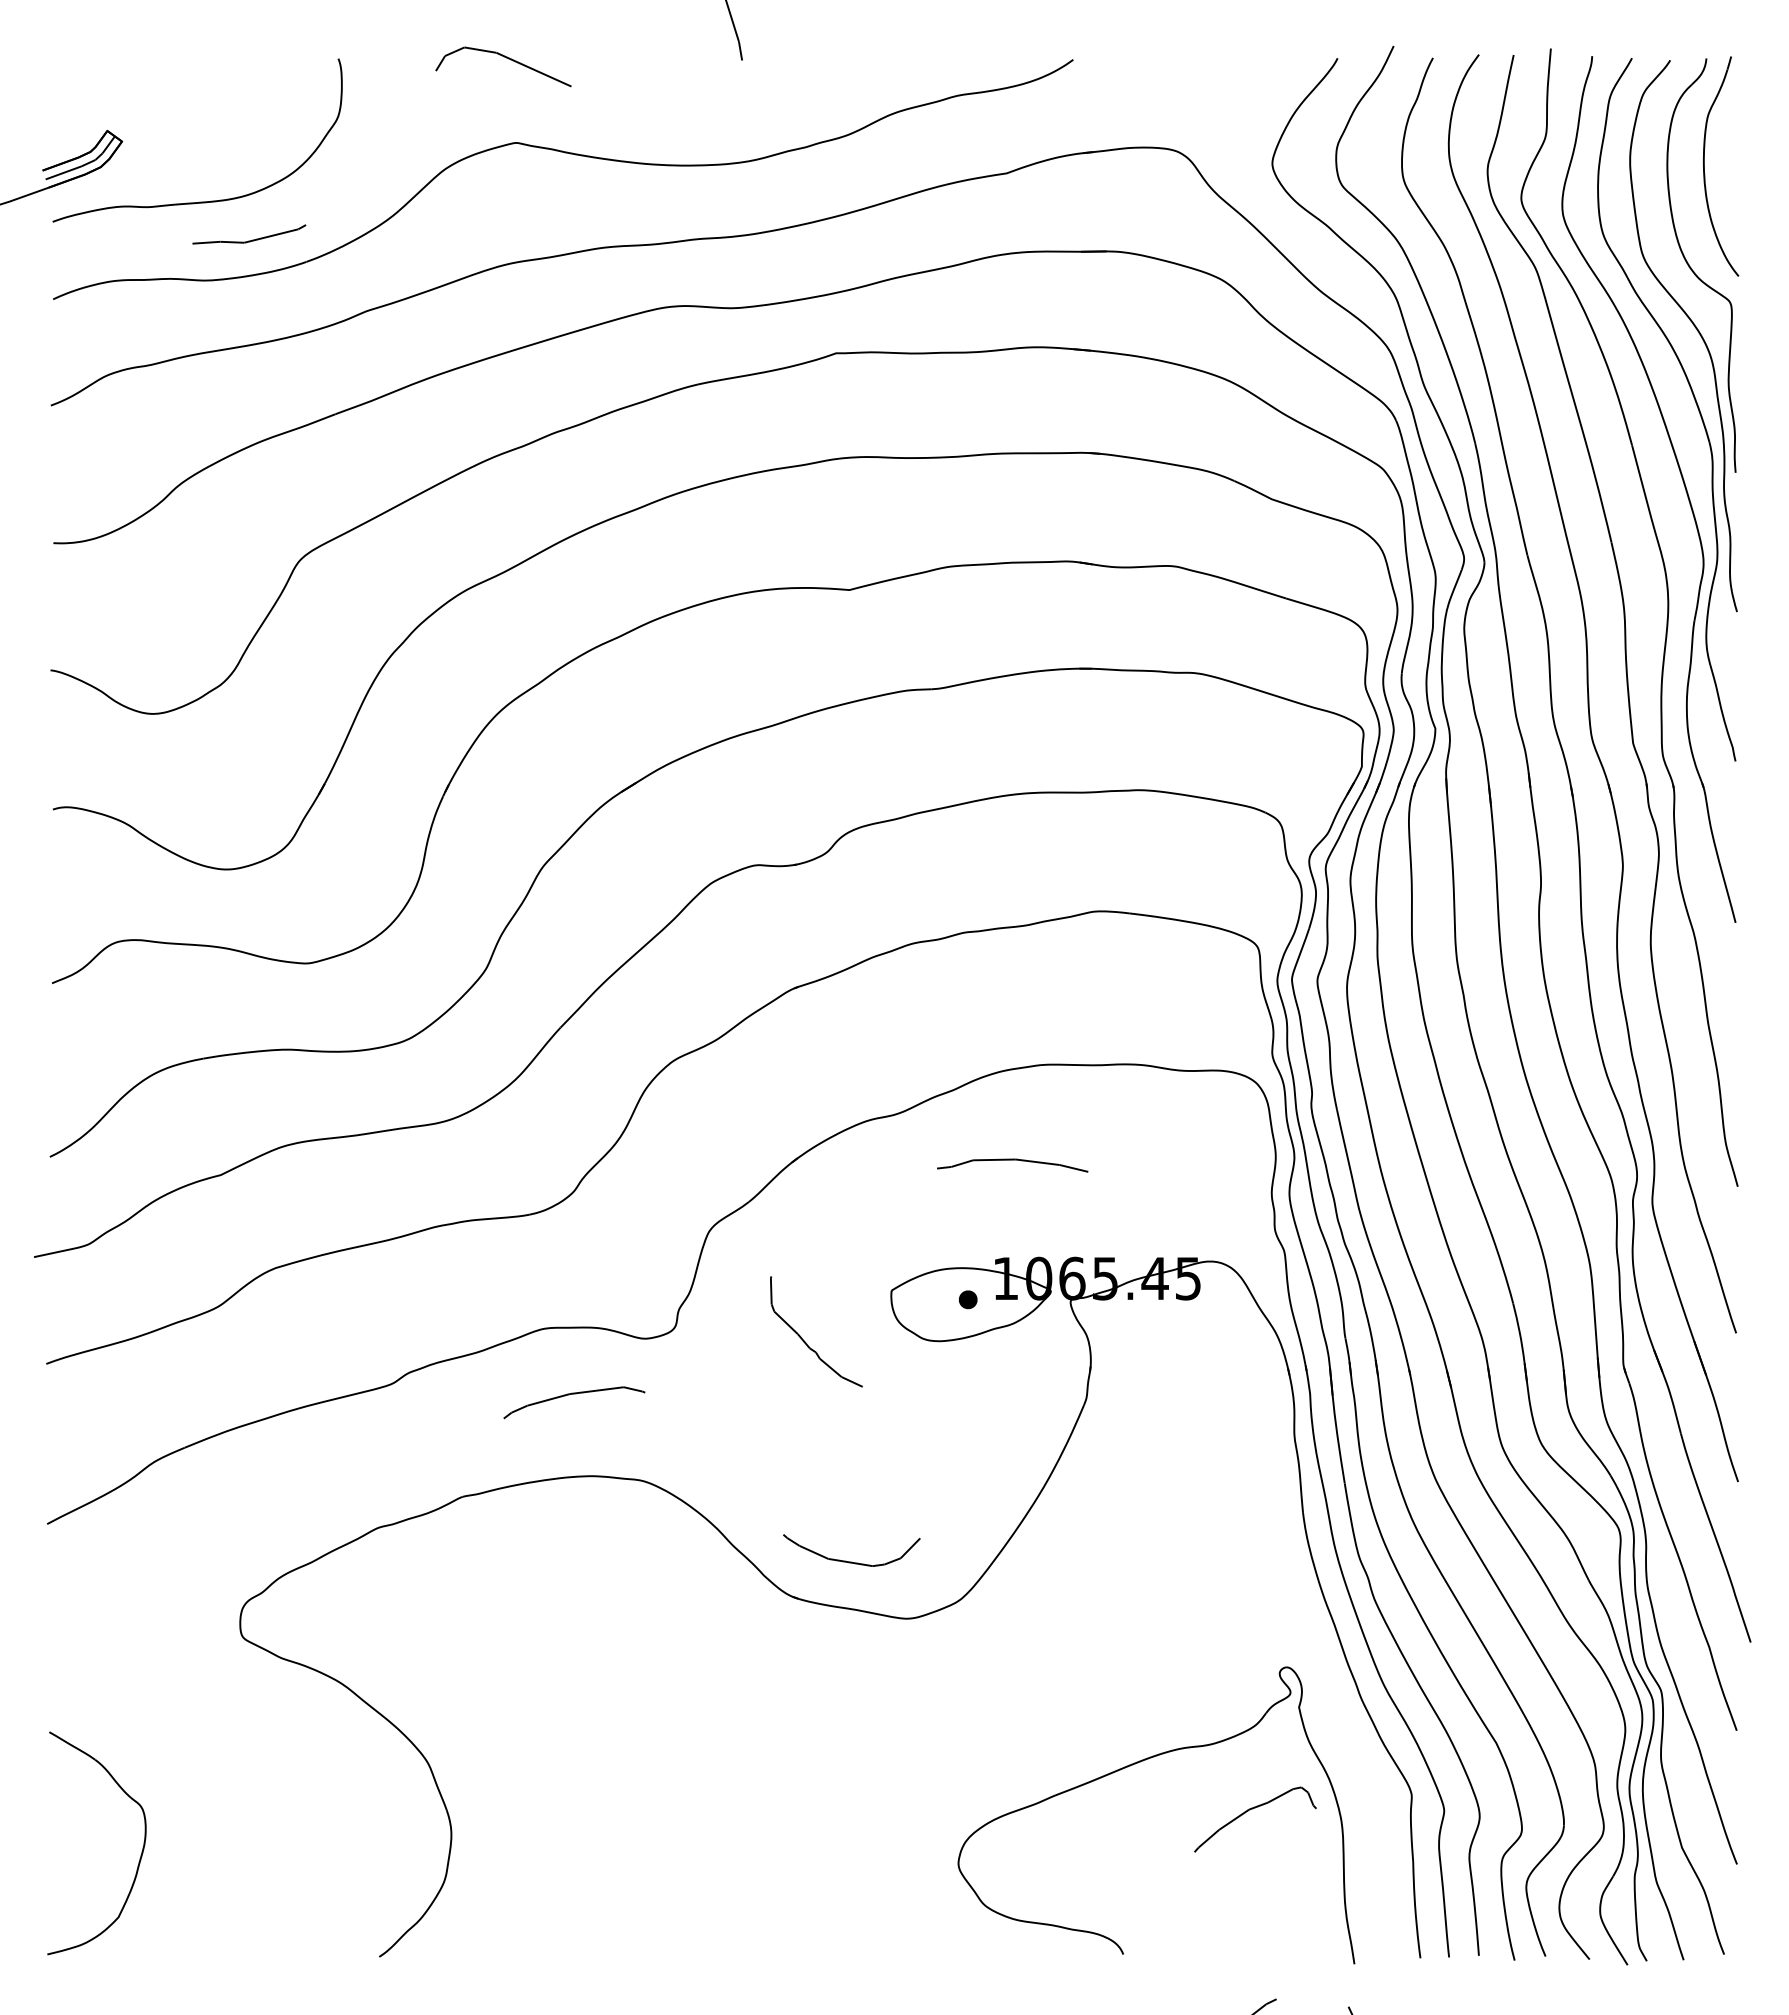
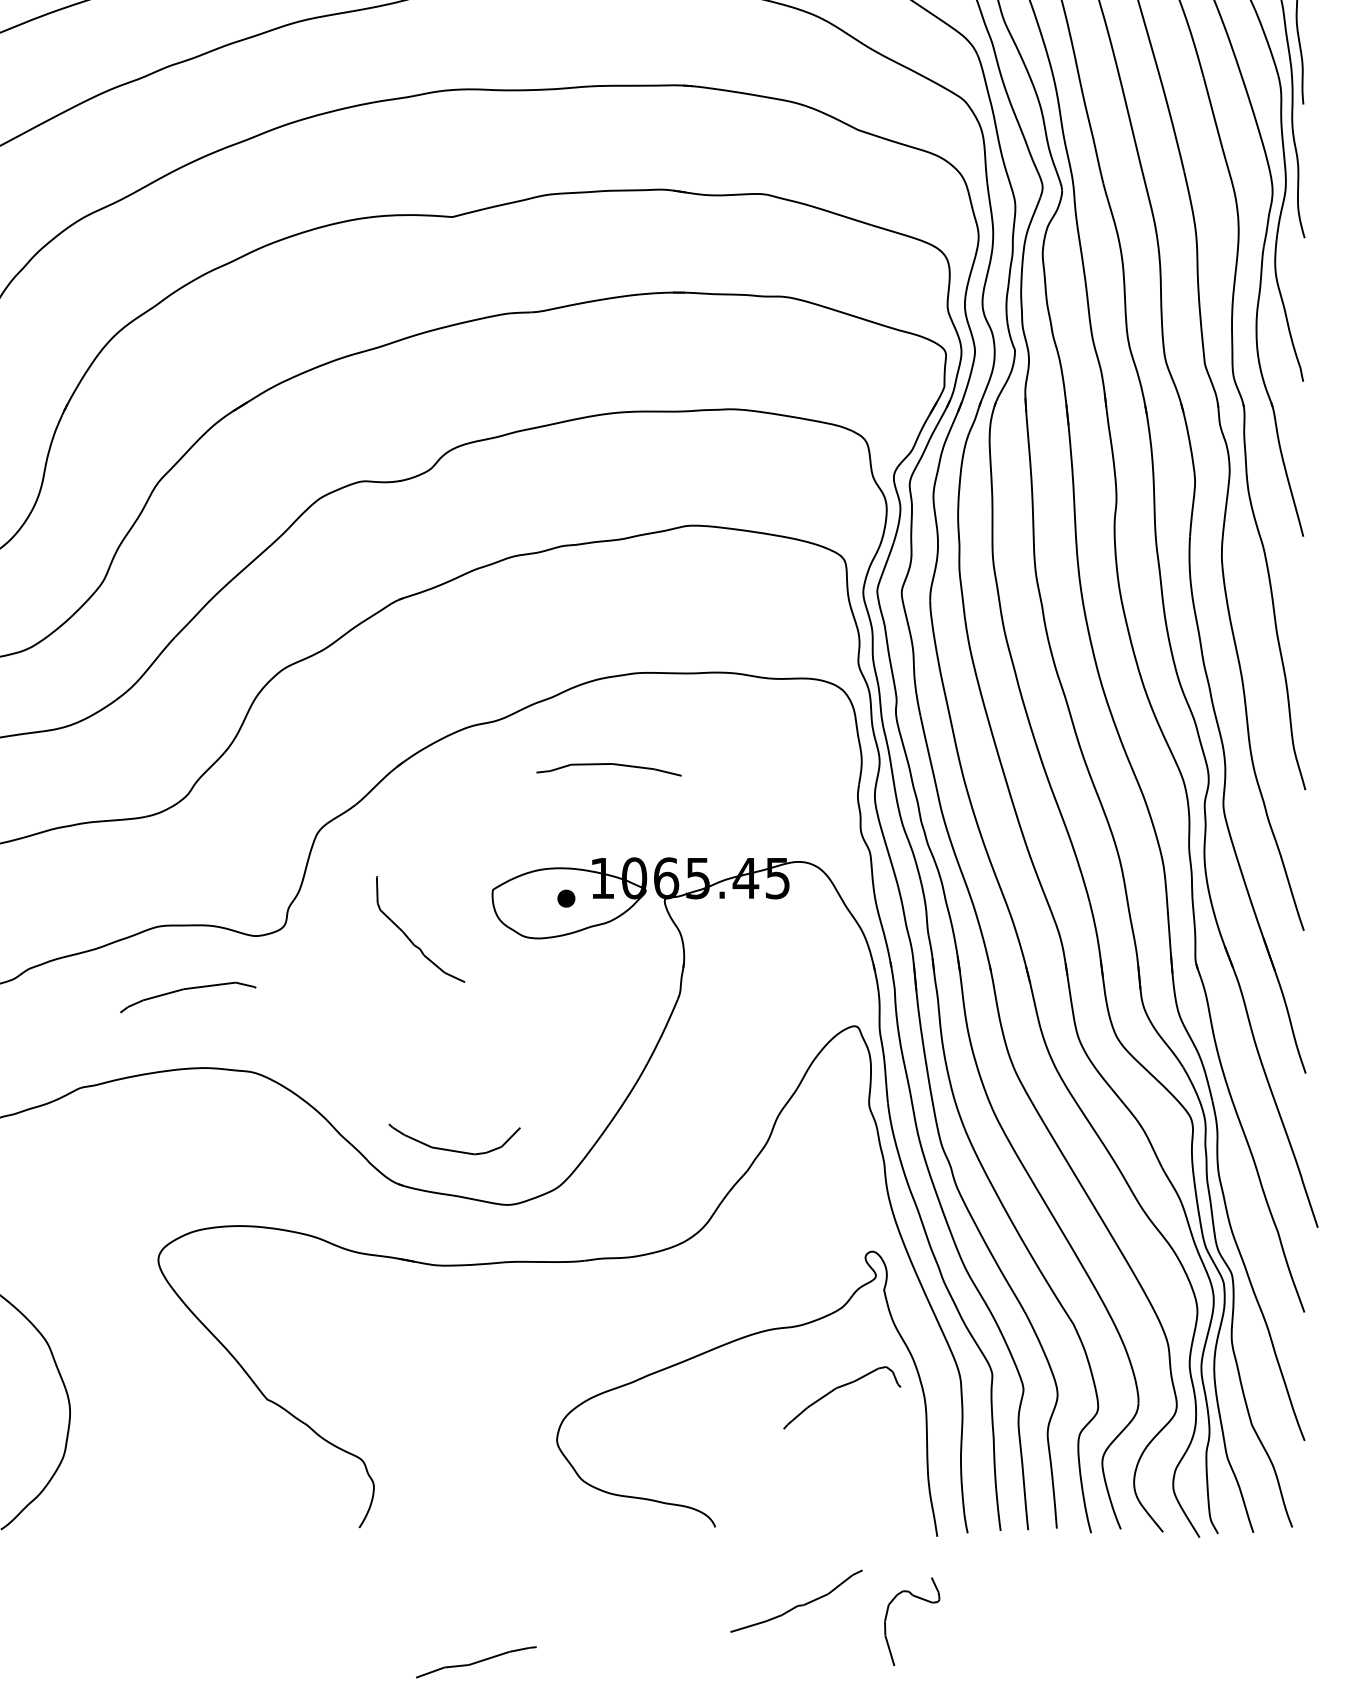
part: (964, 1679) -> (562, 1263), added

